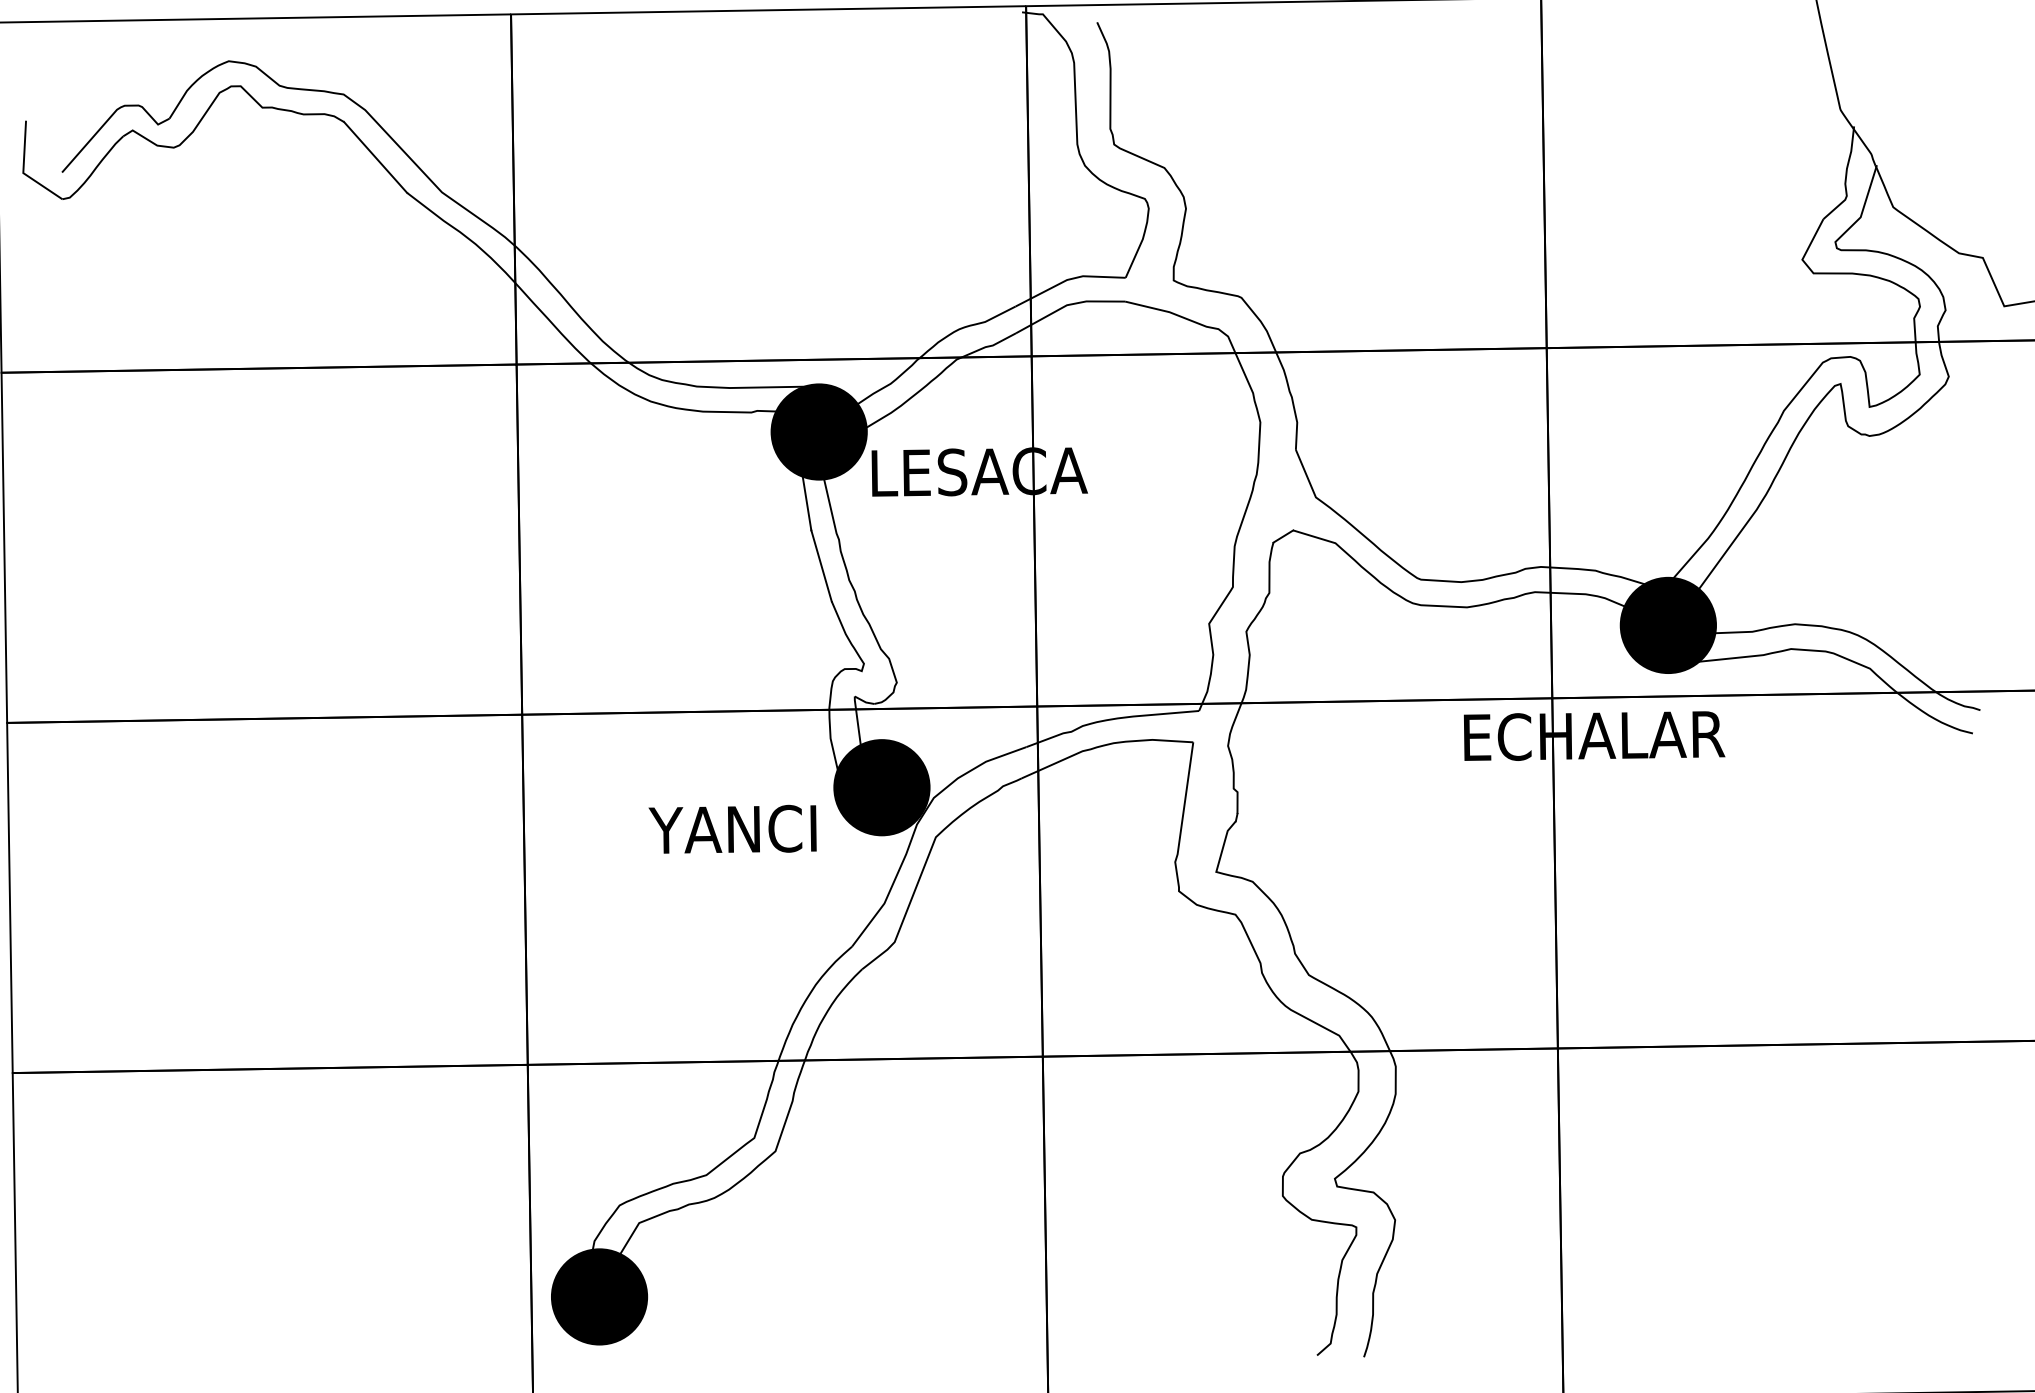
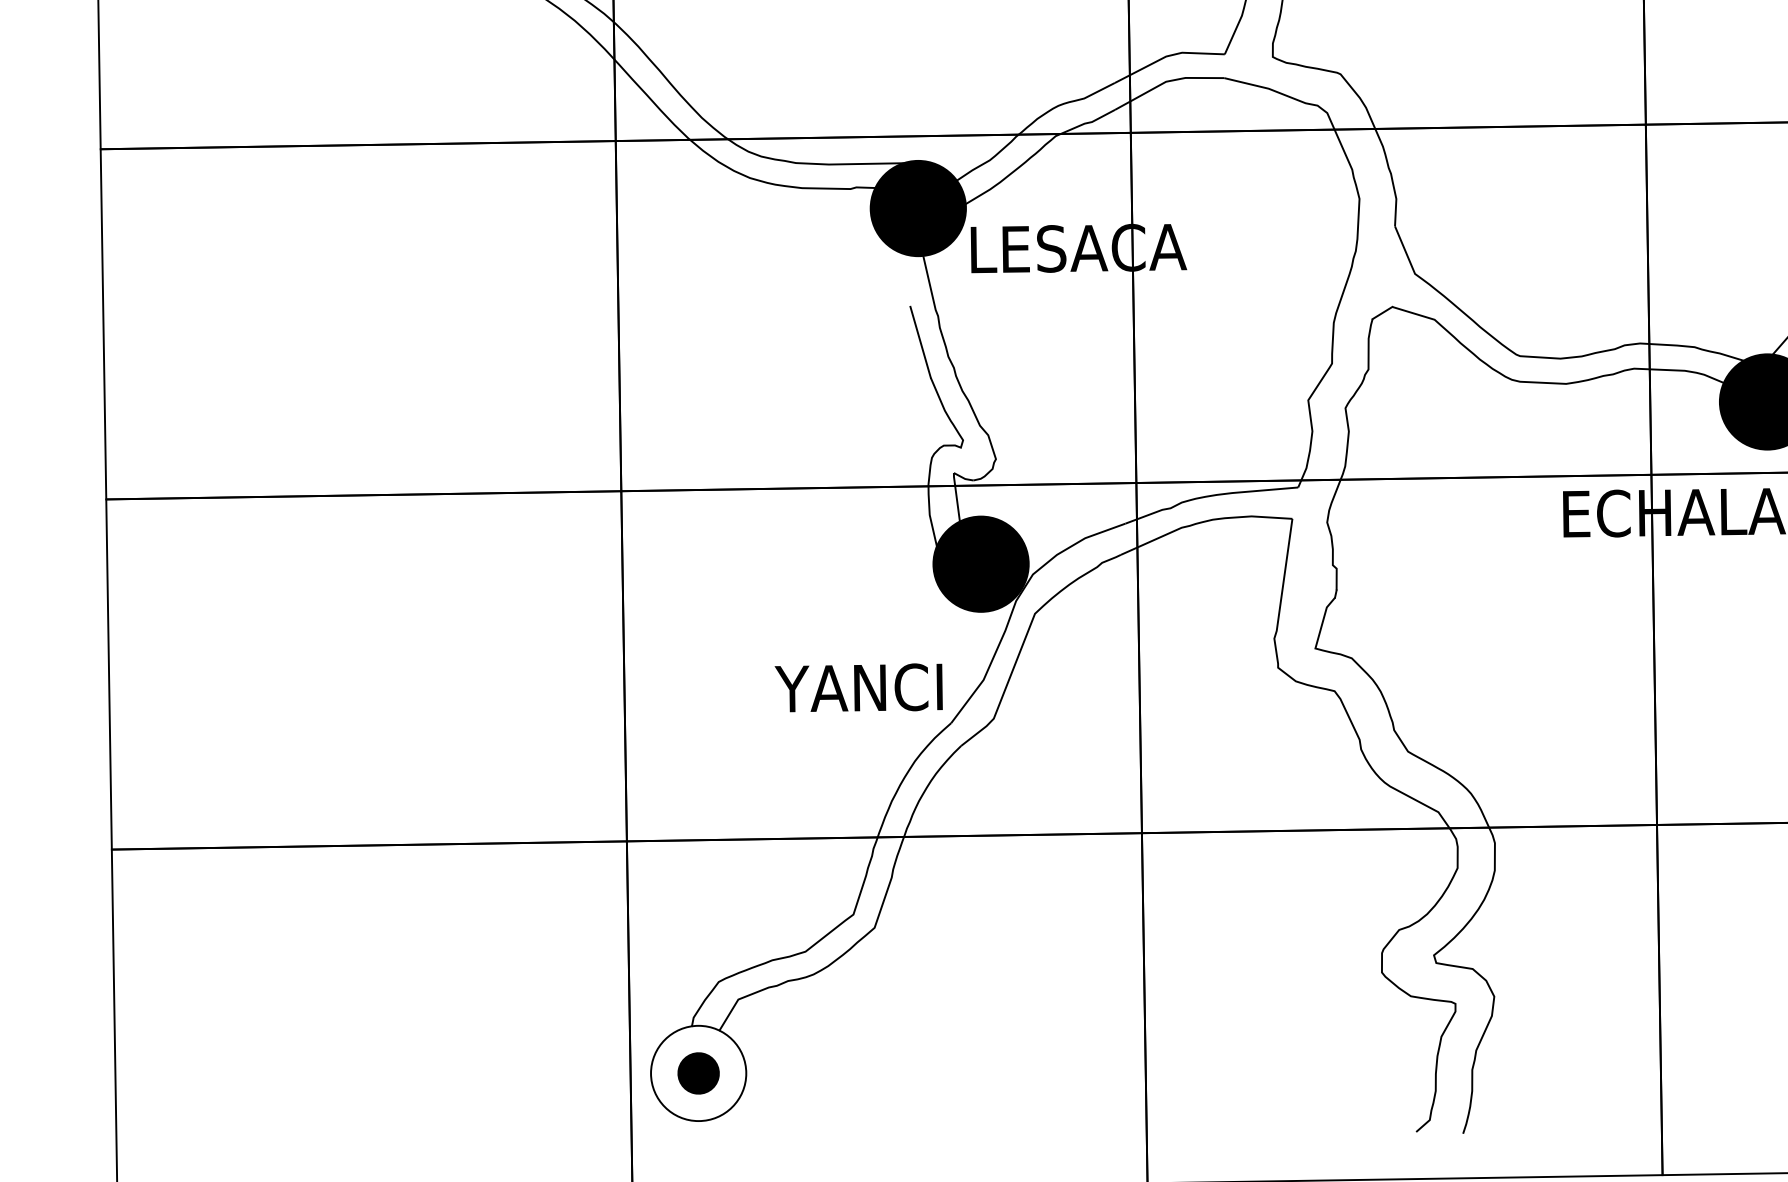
line: (806, 503) -> (905, 280), removed
text: (732, 828) -> (858, 687), moved
fill: (599, 1296) -> (698, 1073), removed

